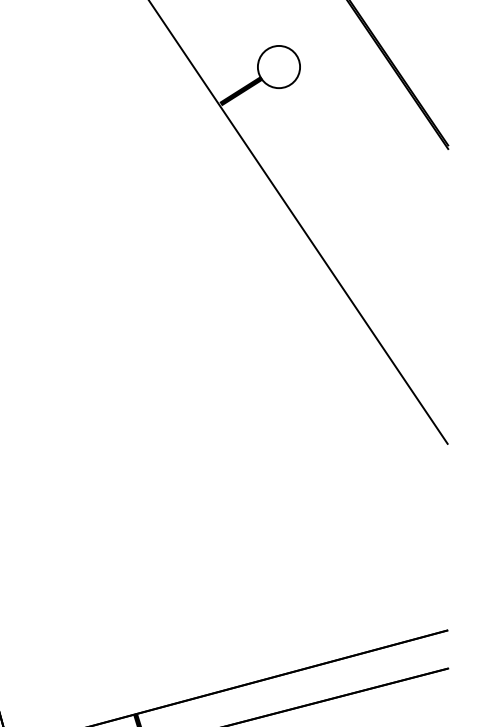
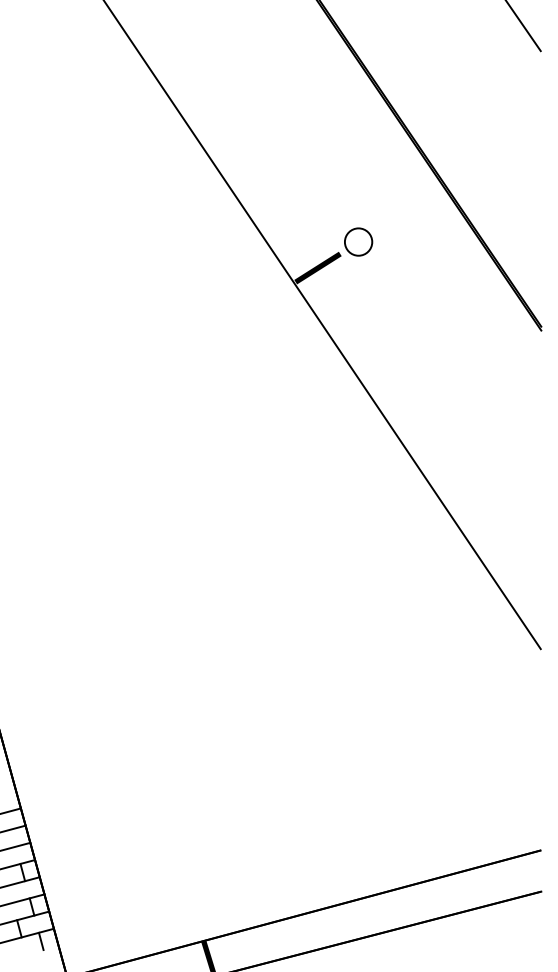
circle: (278, 66) -> (358, 241), size x0.6

